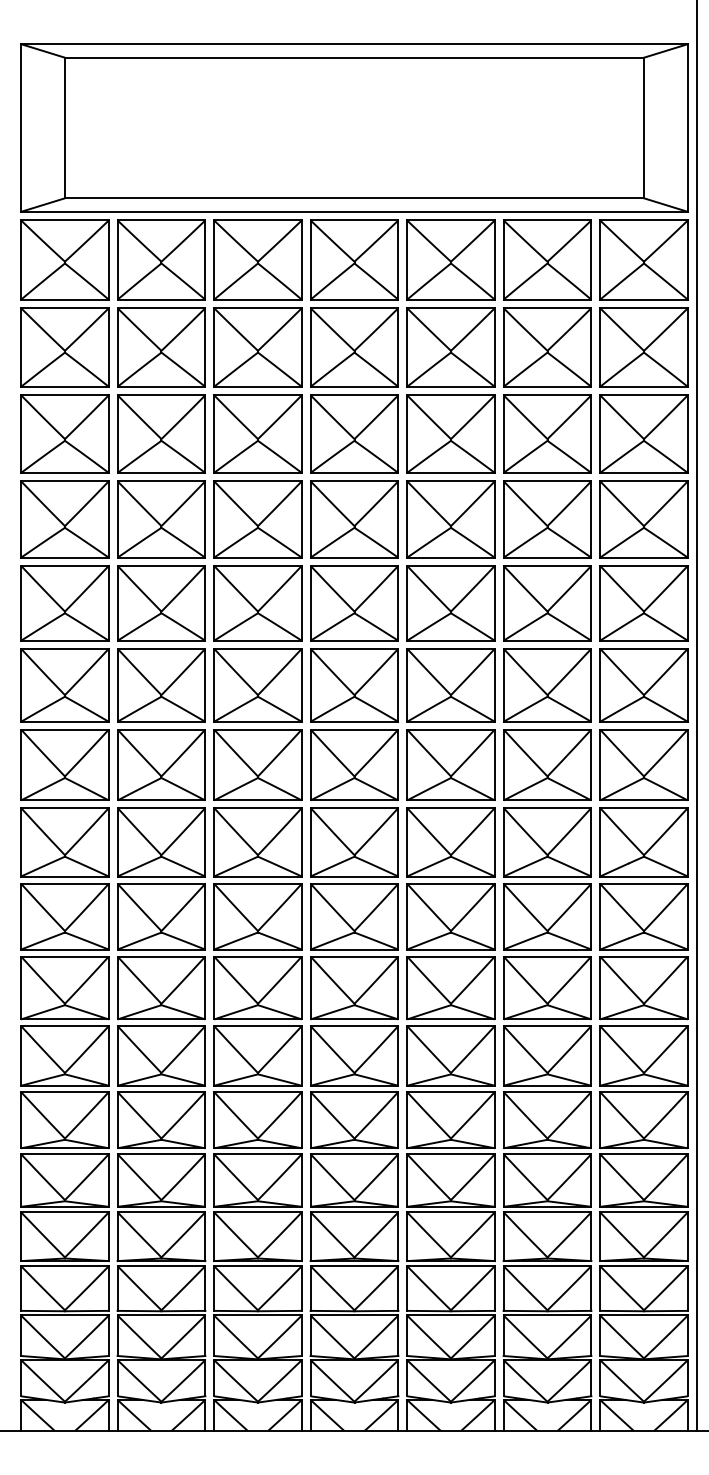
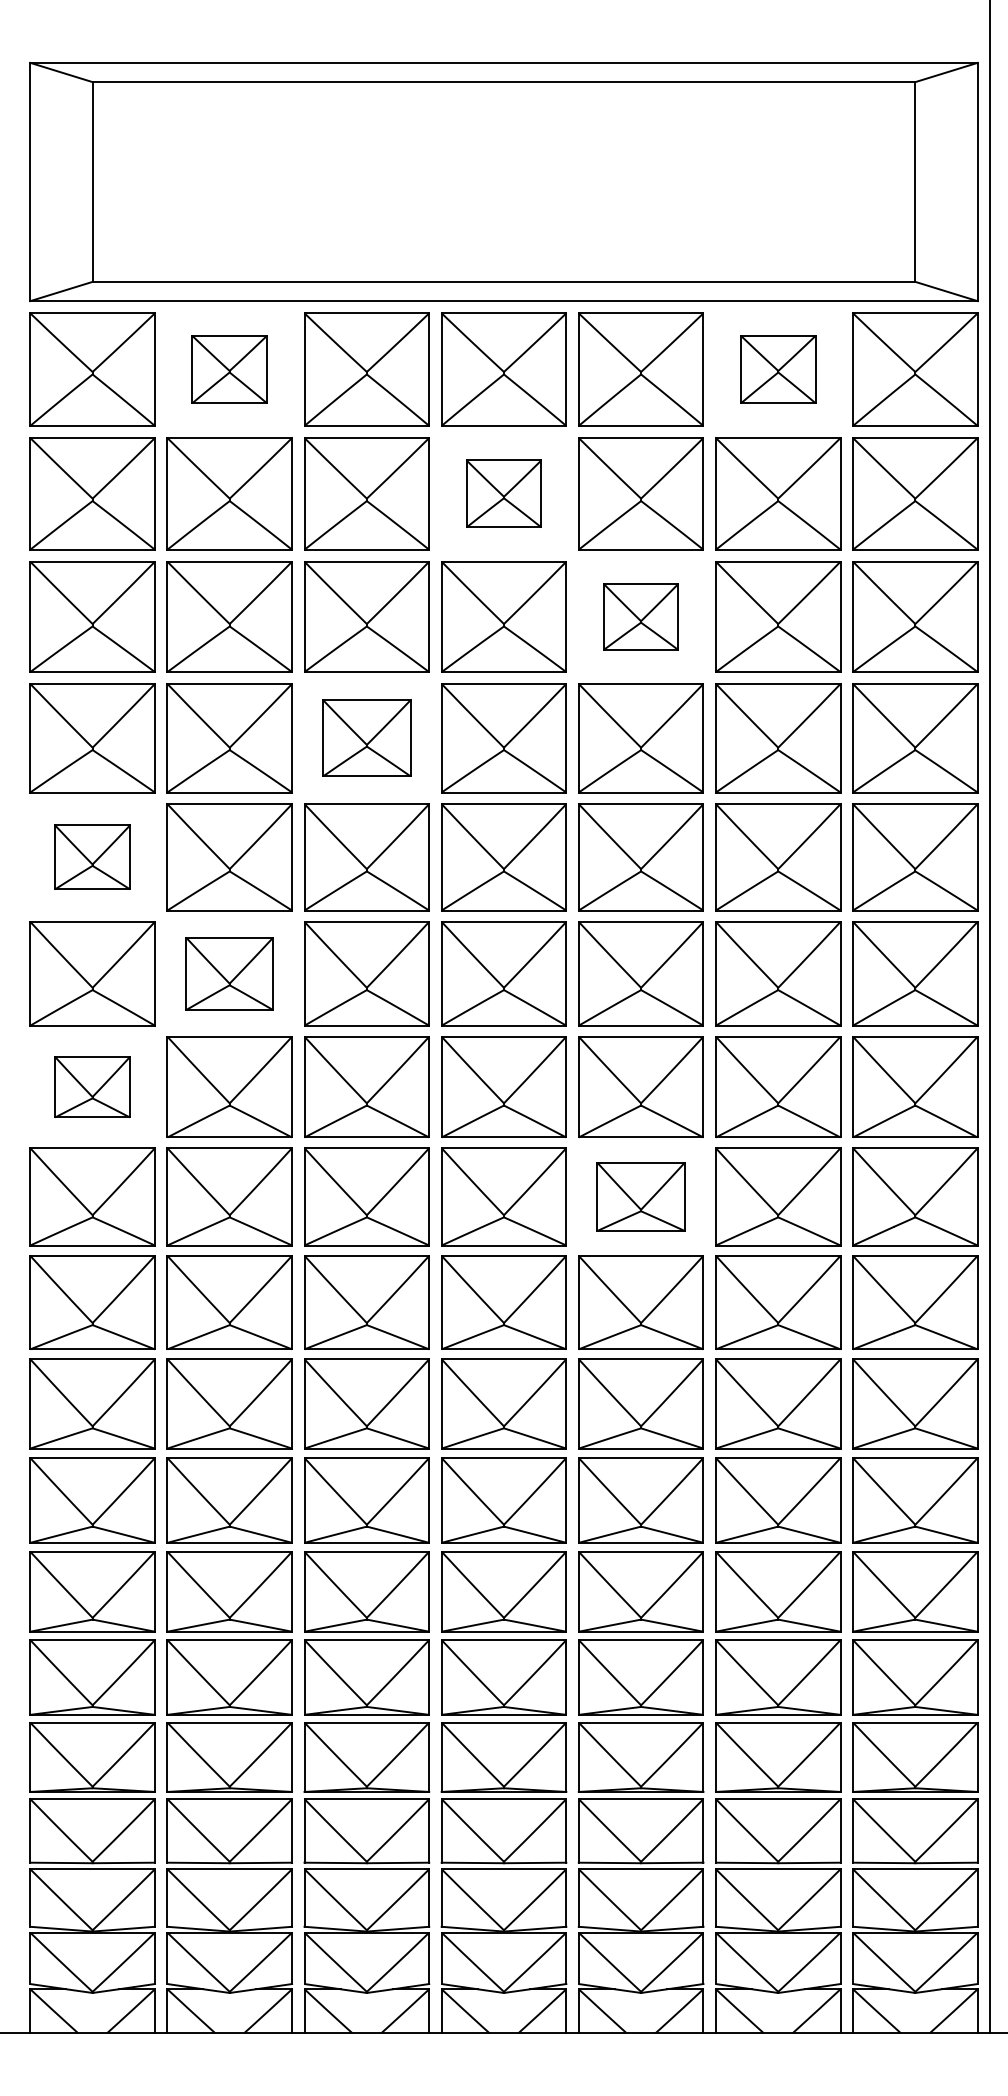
part: (161, 259) -> (229, 369), size x0.6
part: (547, 259) -> (778, 369), size x0.6
part: (354, 347) -> (503, 493), size x0.6
part: (450, 433) -> (640, 616), size x0.6
part: (257, 519) -> (366, 738), size x0.7
part: (64, 603) -> (92, 857), size x0.6
part: (161, 685) -> (229, 973), size x0.7
part: (64, 765) -> (92, 1087), size x0.6
part: (450, 842) -> (640, 1196), size x0.7

